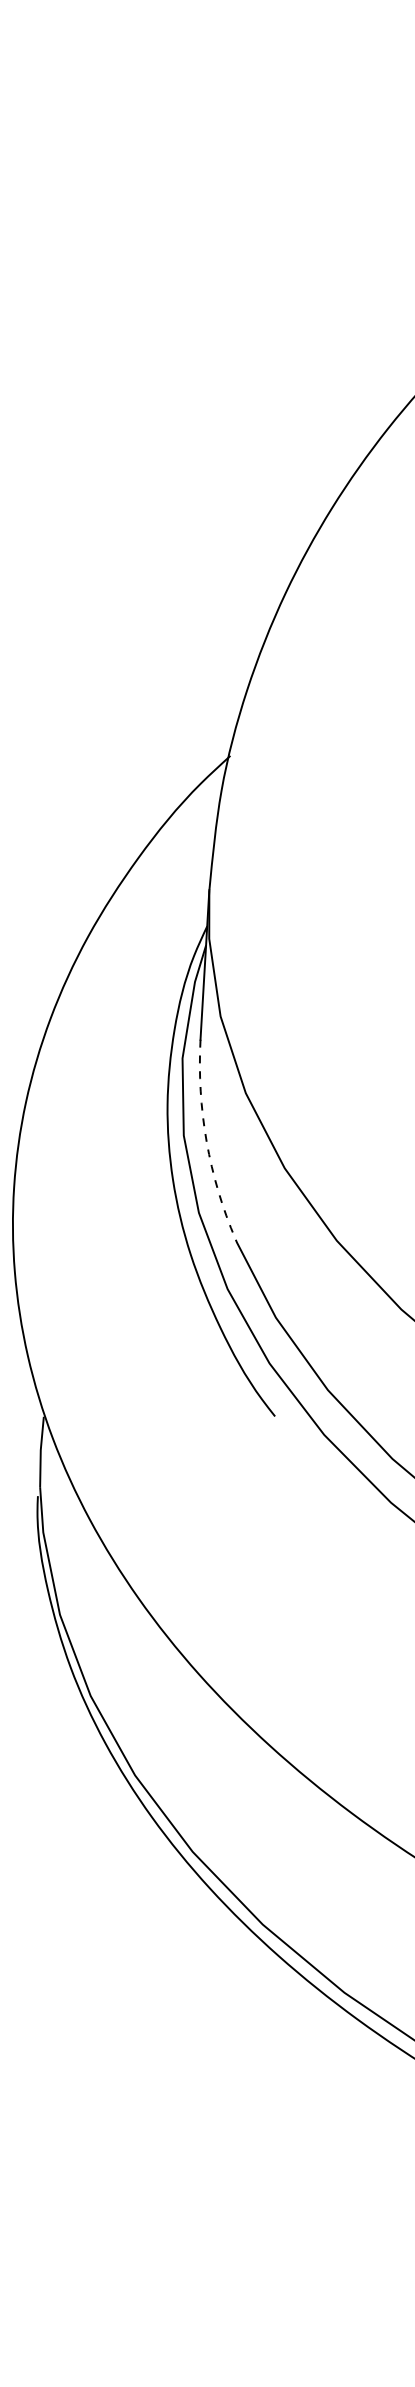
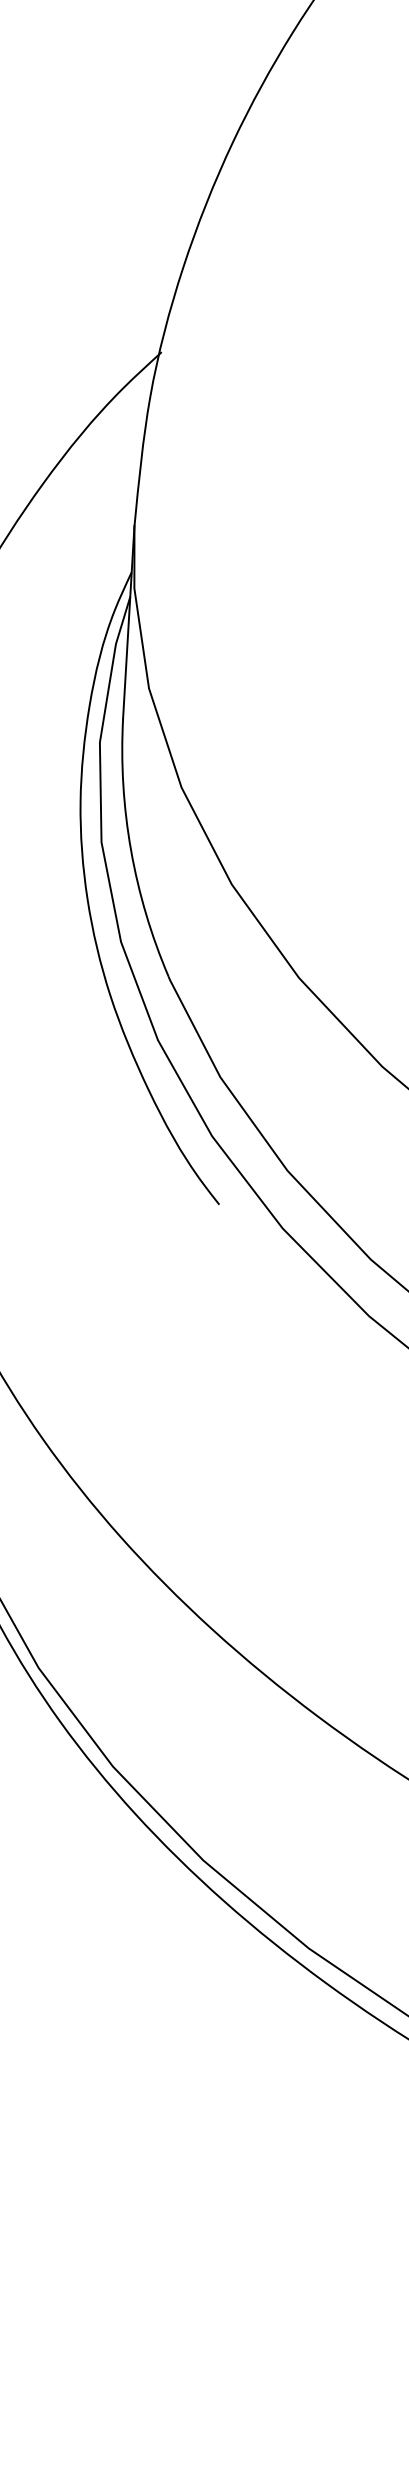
arc: (206, 1141) -> (130, 849), dashed -> solid

